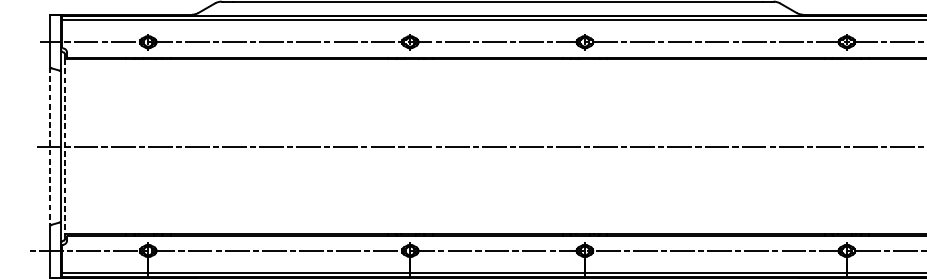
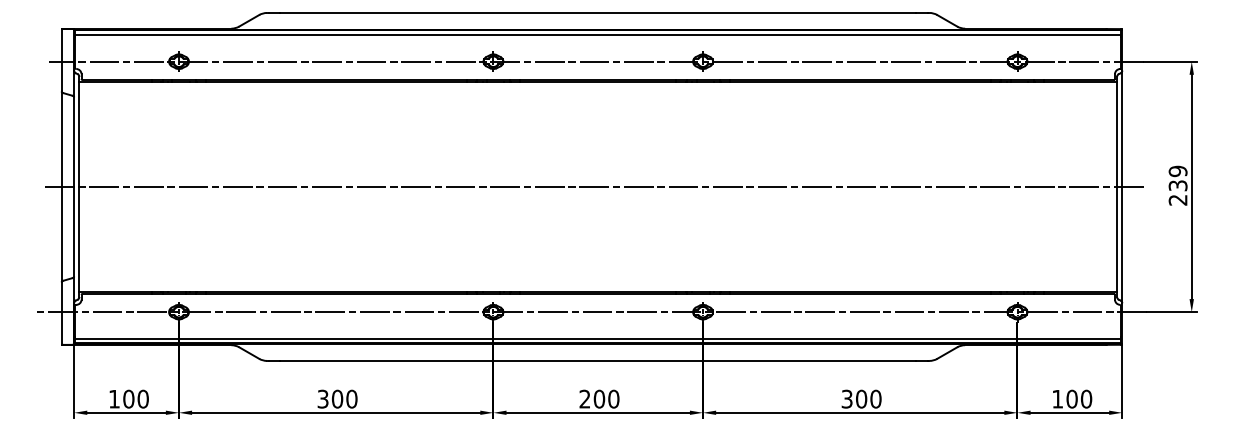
line: (65, 146) -> (79, 186), dashed -> solid
line: (50, 147) -> (61, 187), dashed -> solid

